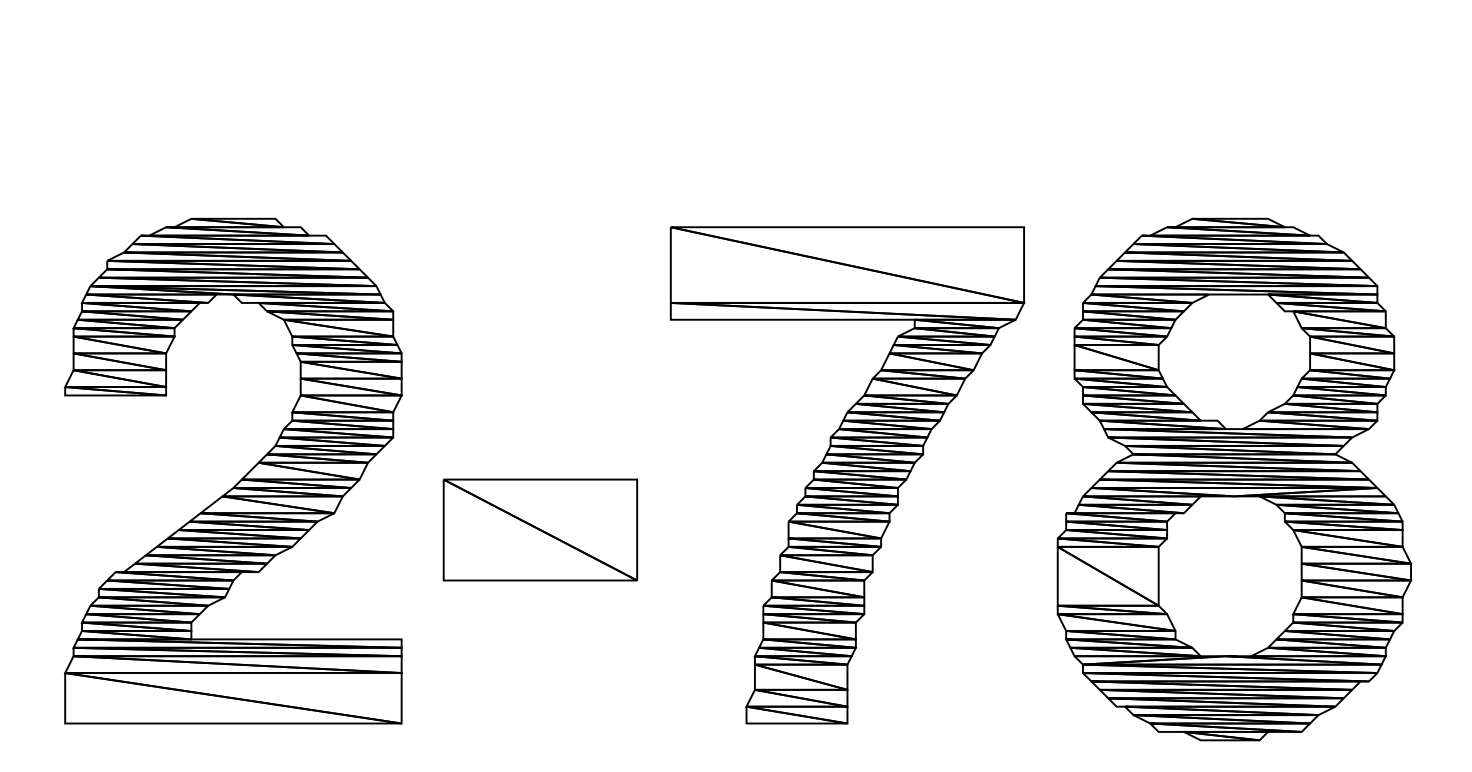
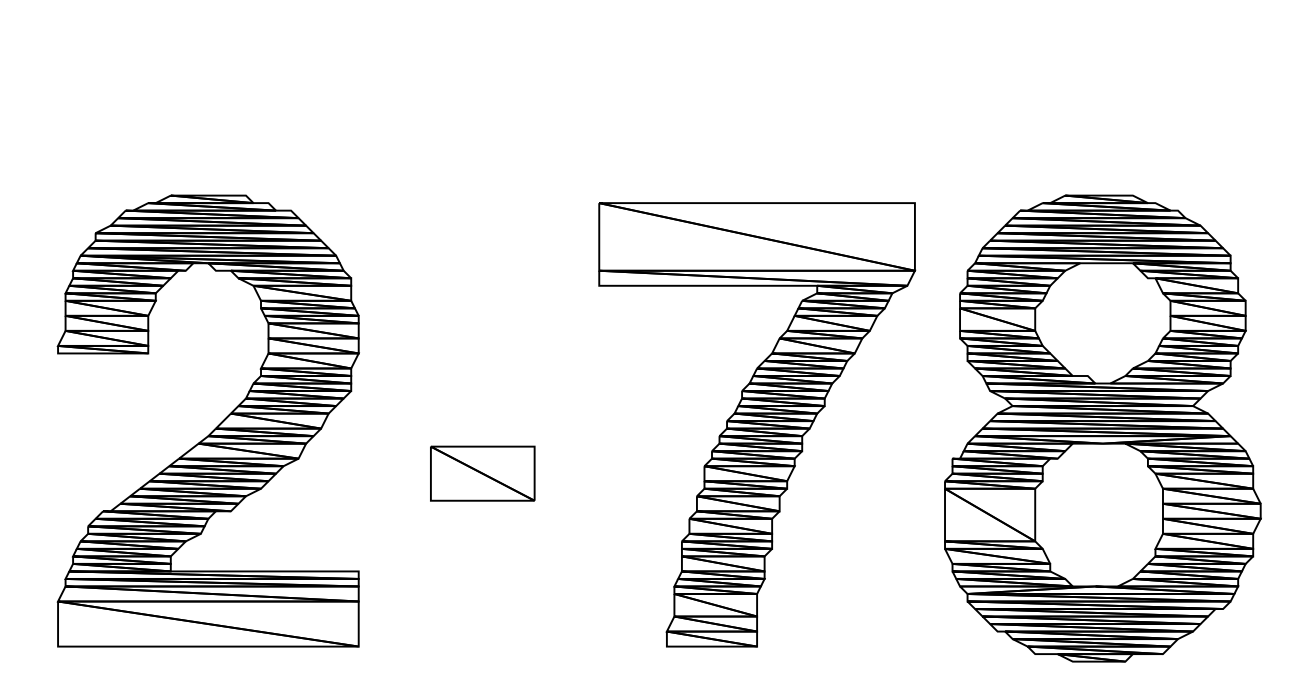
part: (540, 529) -> (482, 473), size x0.6

